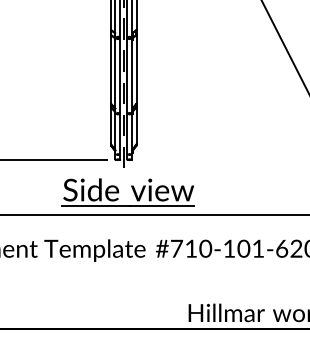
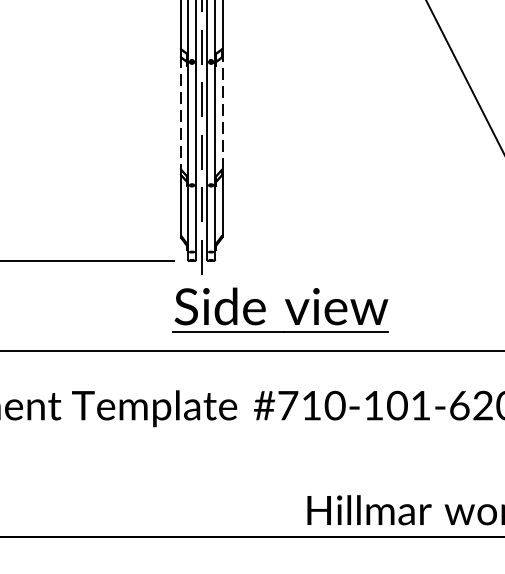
line: (110, 69) -> (179, 113), solid -> dashed
line: (136, 69) -> (222, 113), solid -> dashed
part: (127, 192) -> (279, 310), moved

